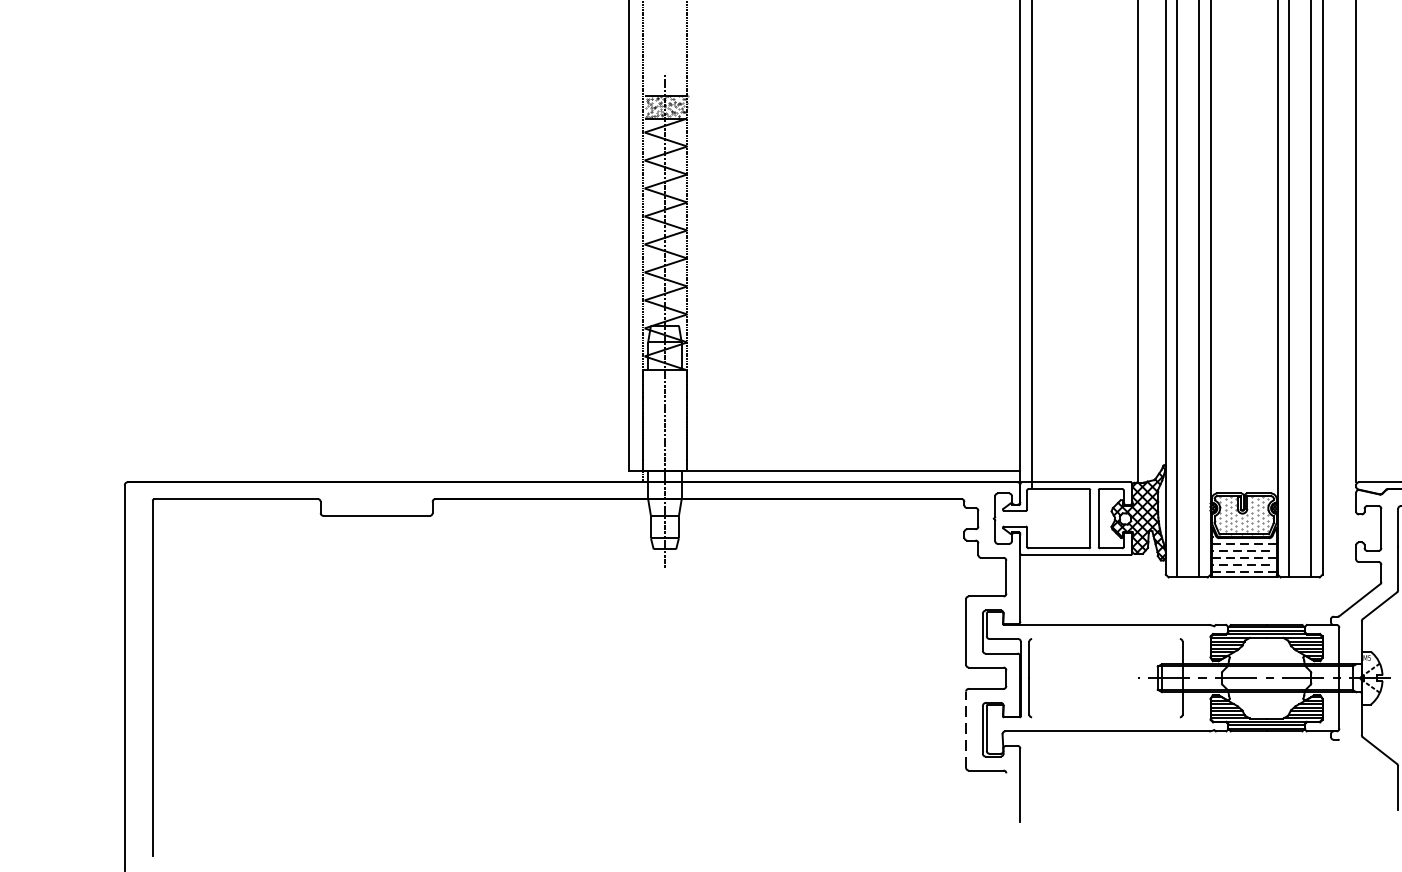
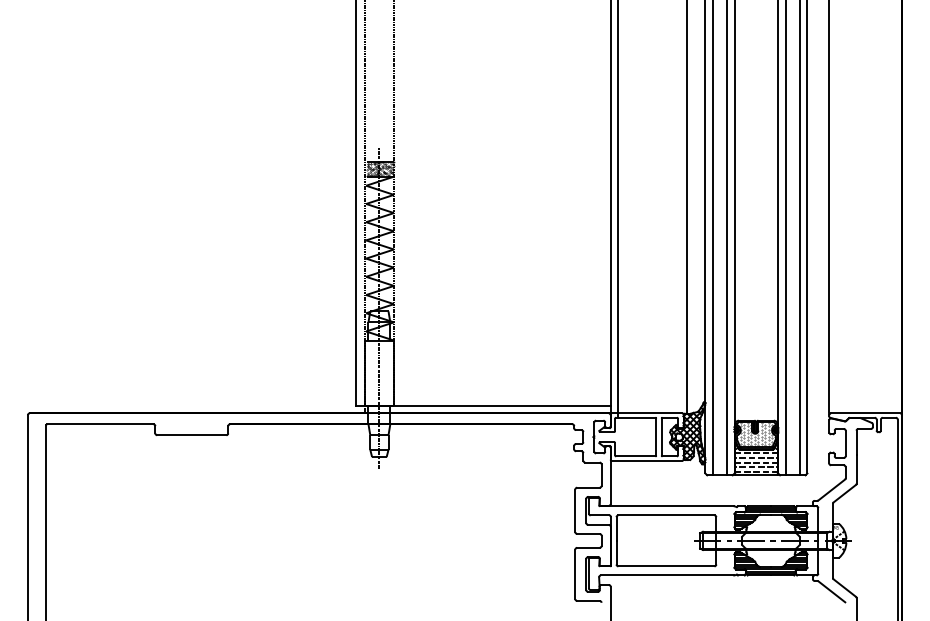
line: (1106, 639) -> (666, 515), added
line: (1106, 717) -> (666, 566), added
line: (966, 729) -> (575, 574), dashed -> solid
line: (1359, 755) -> (831, 591), added

